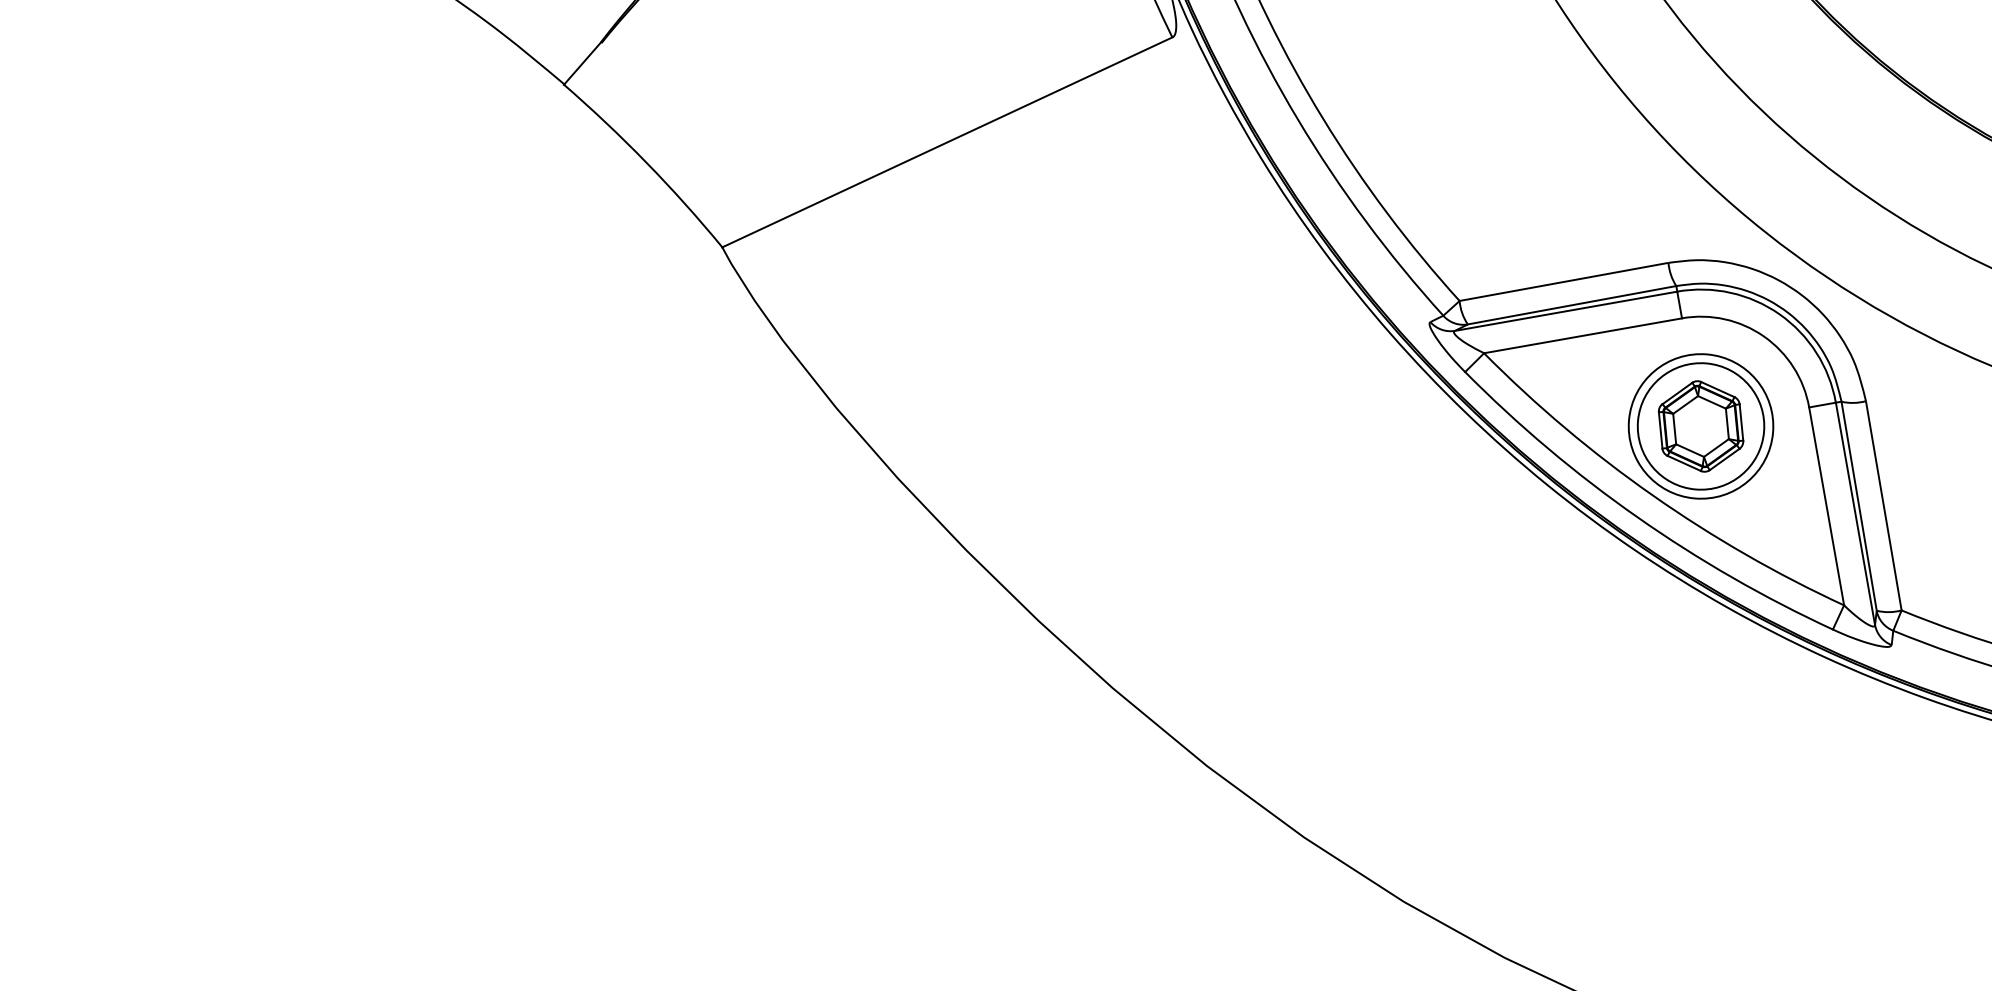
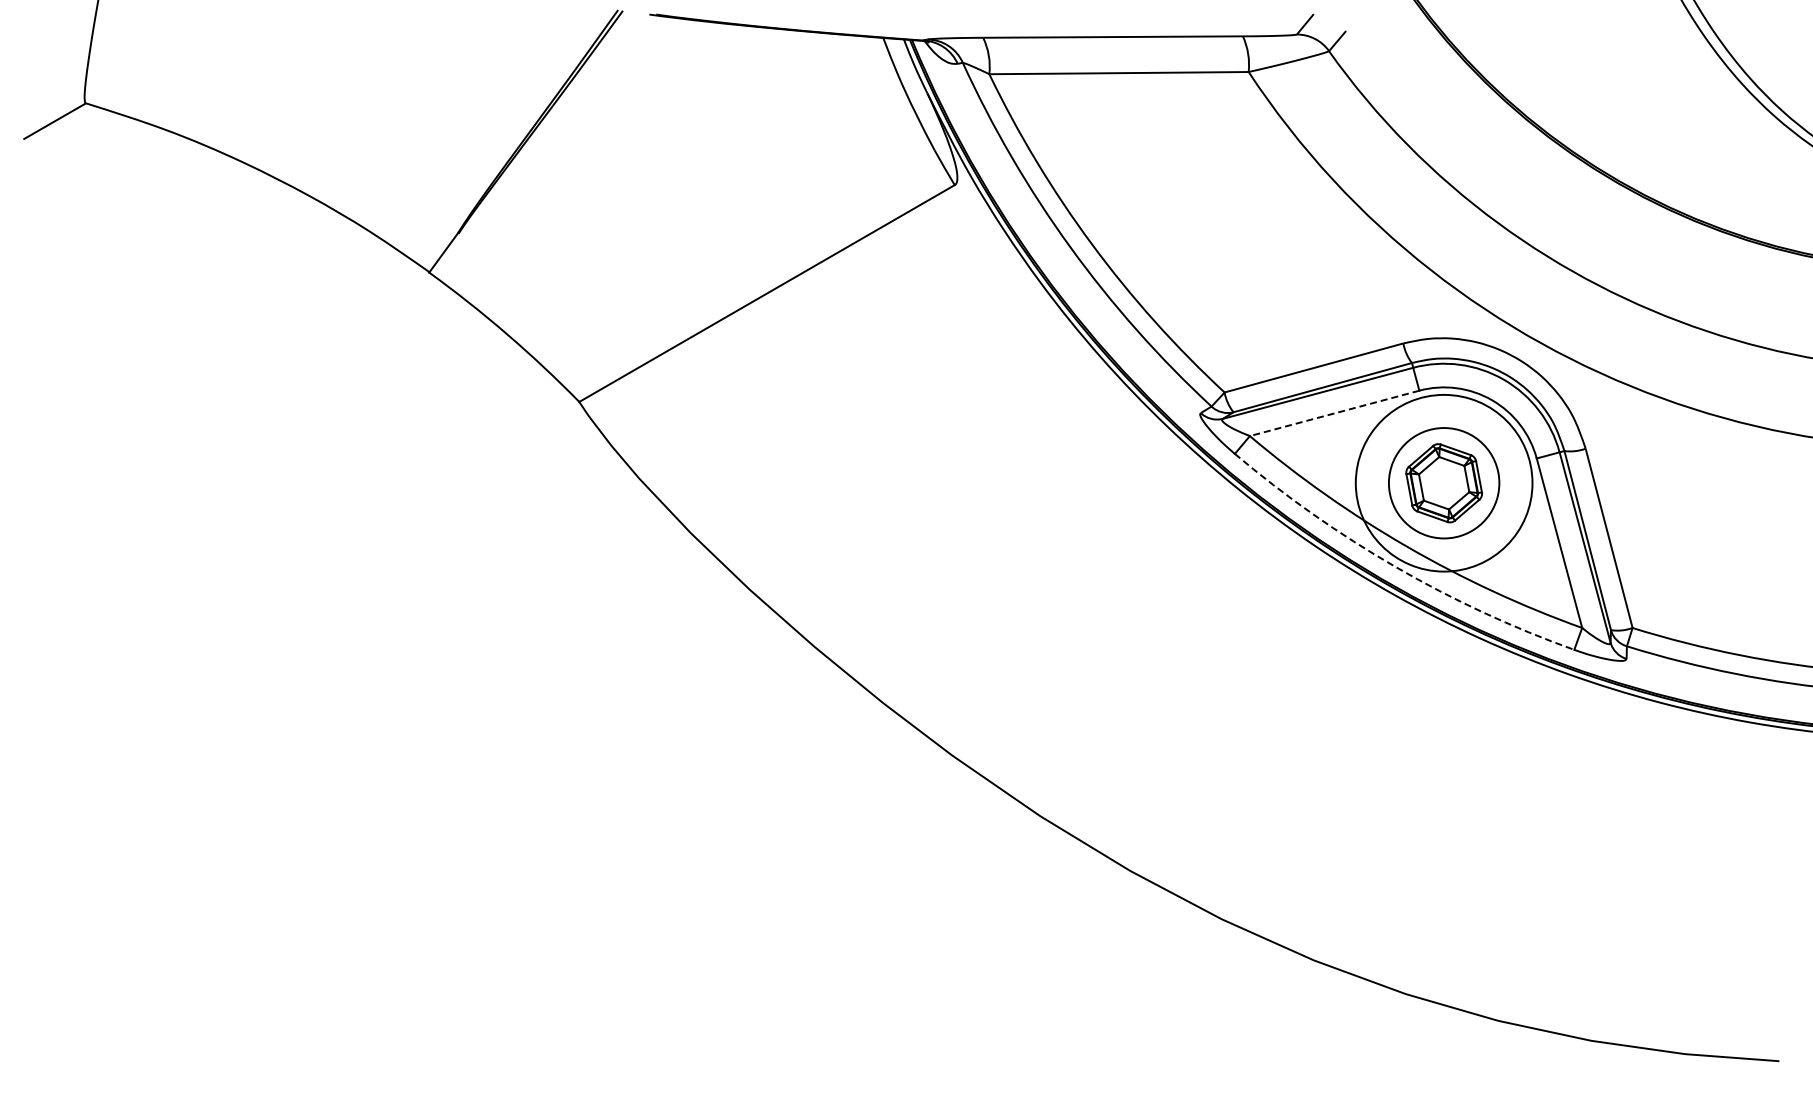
line: (1582, 335) -> (1334, 413), solid -> dashed
circle: (1701, 426) -> (1444, 483), size x1.4
arc: (1637, 517) -> (1395, 567), solid -> dashed

